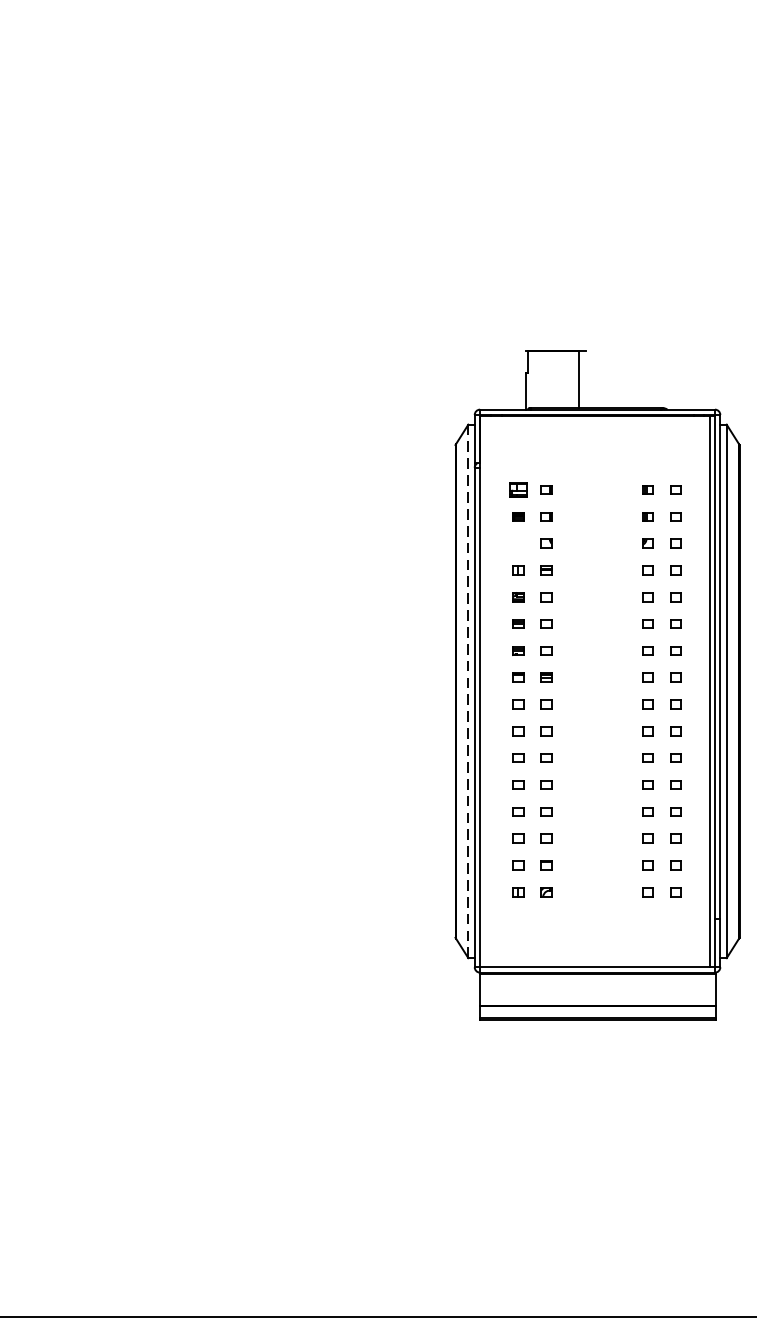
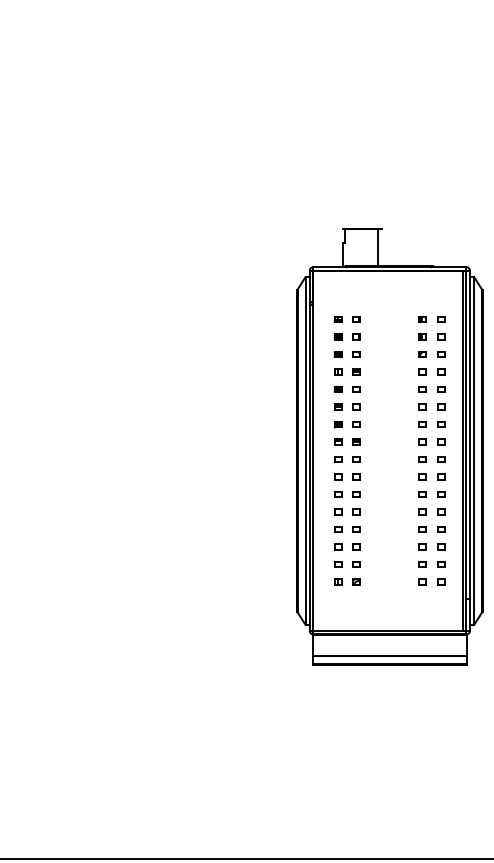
part: (517, 489) -> (337, 319), size x0.62
part: (517, 543) -> (337, 354), added
line: (468, 692) -> (305, 451), dashed -> solid

